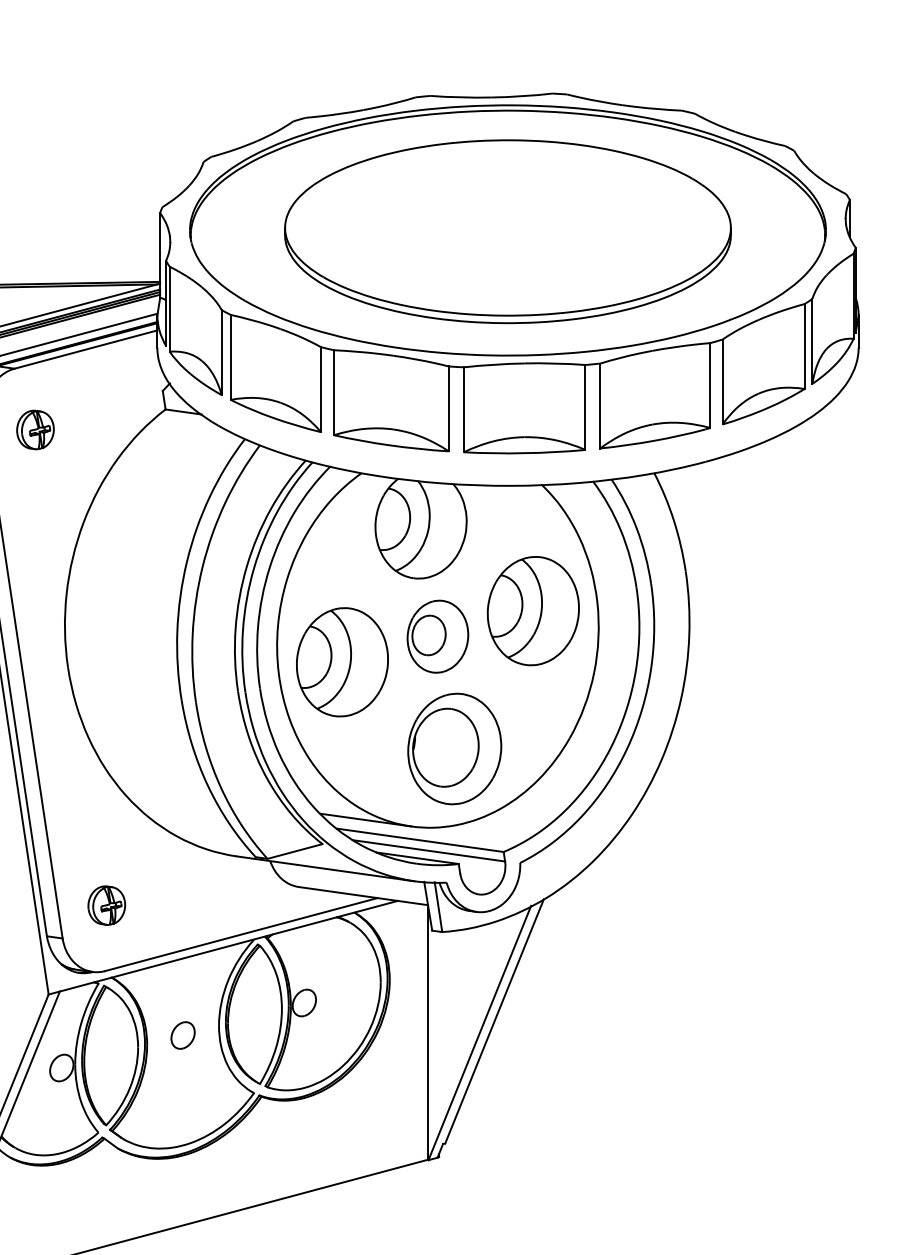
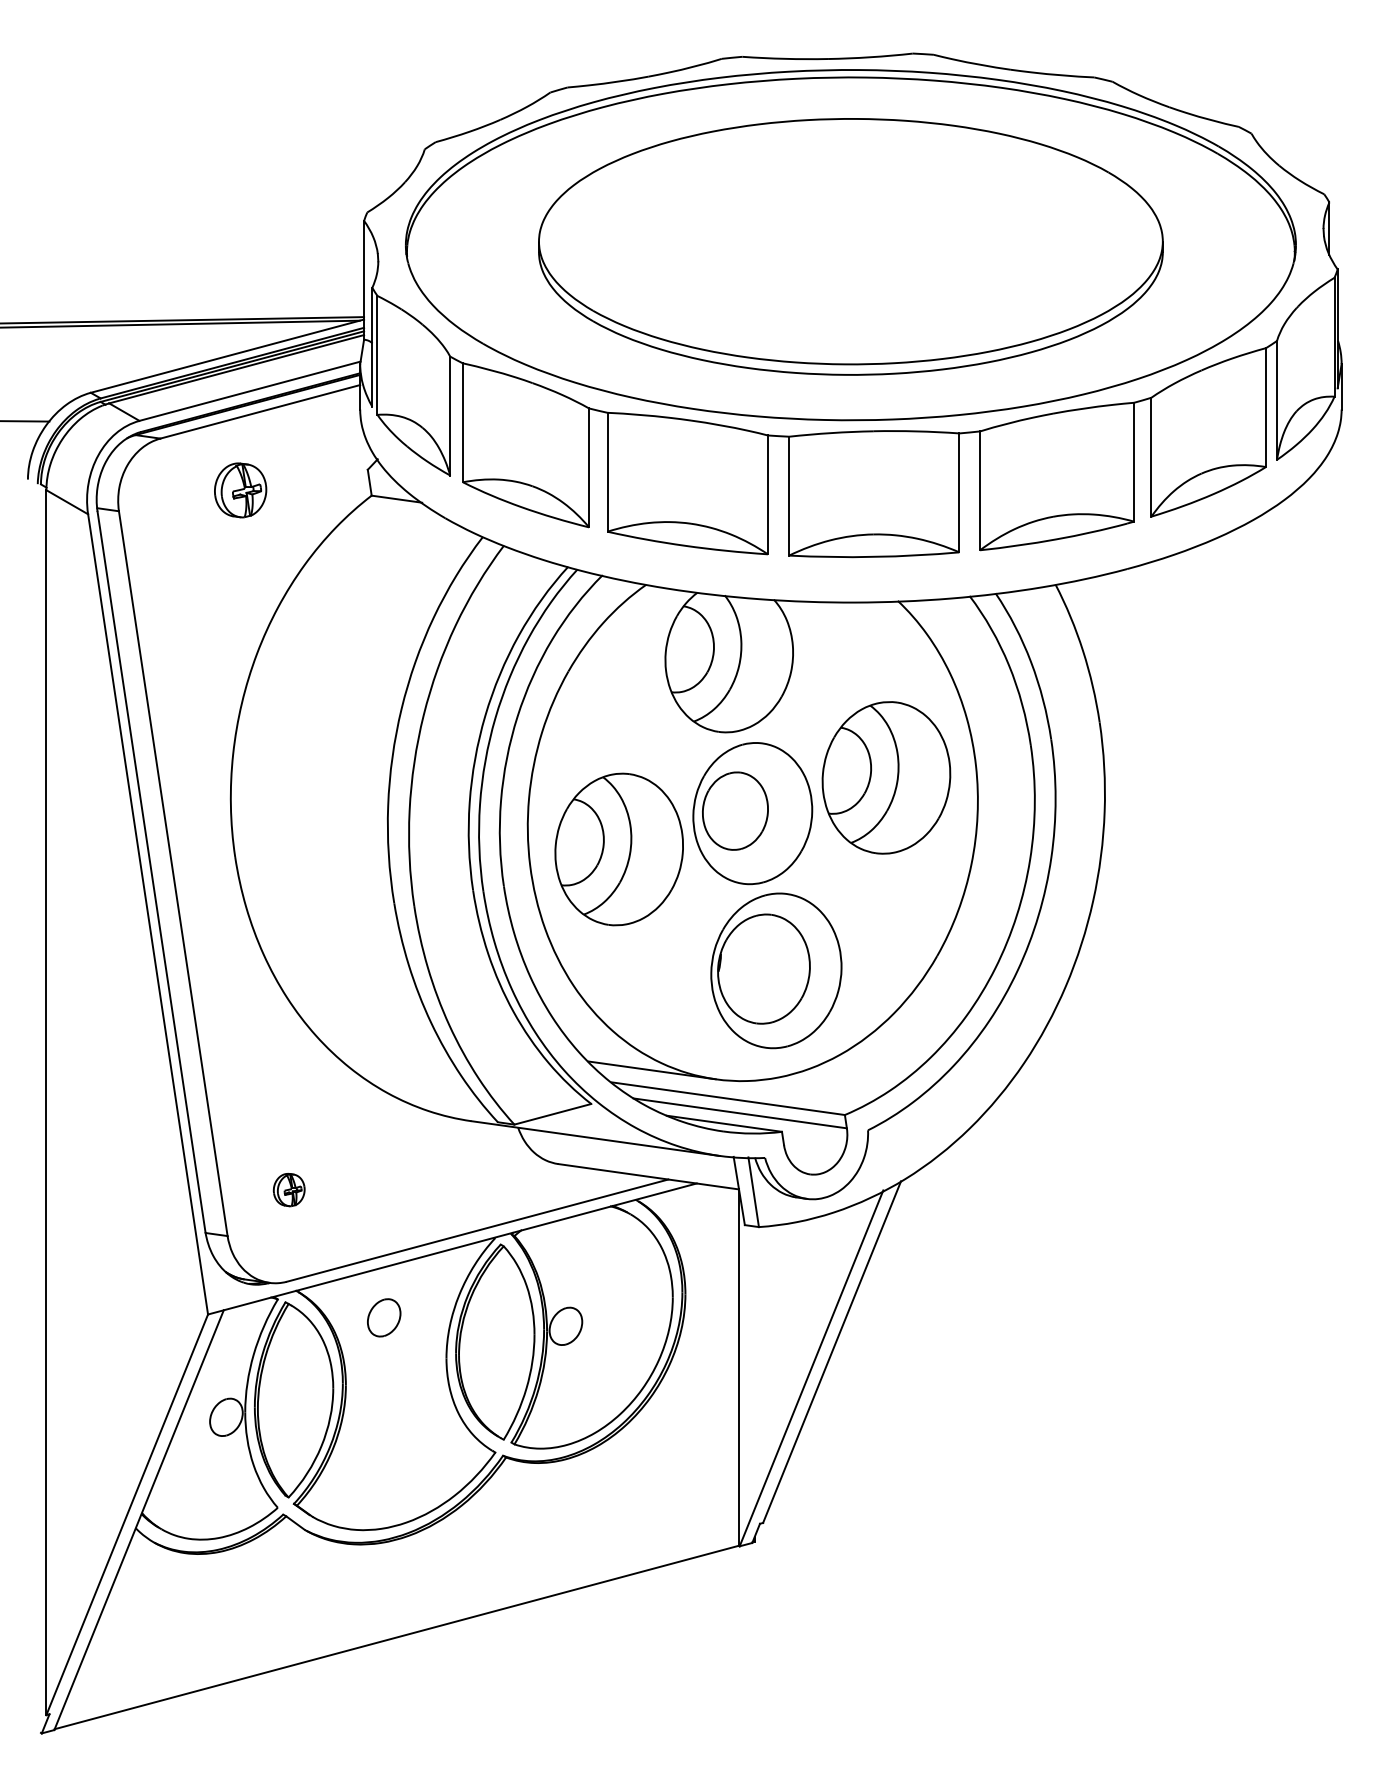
part: (35, 430) -> (240, 490), moved
part: (437, 636) -> (752, 813), size x1.4
part: (106, 905) -> (288, 1189), size x0.6
part: (183, 1035) -> (384, 1317), moved

